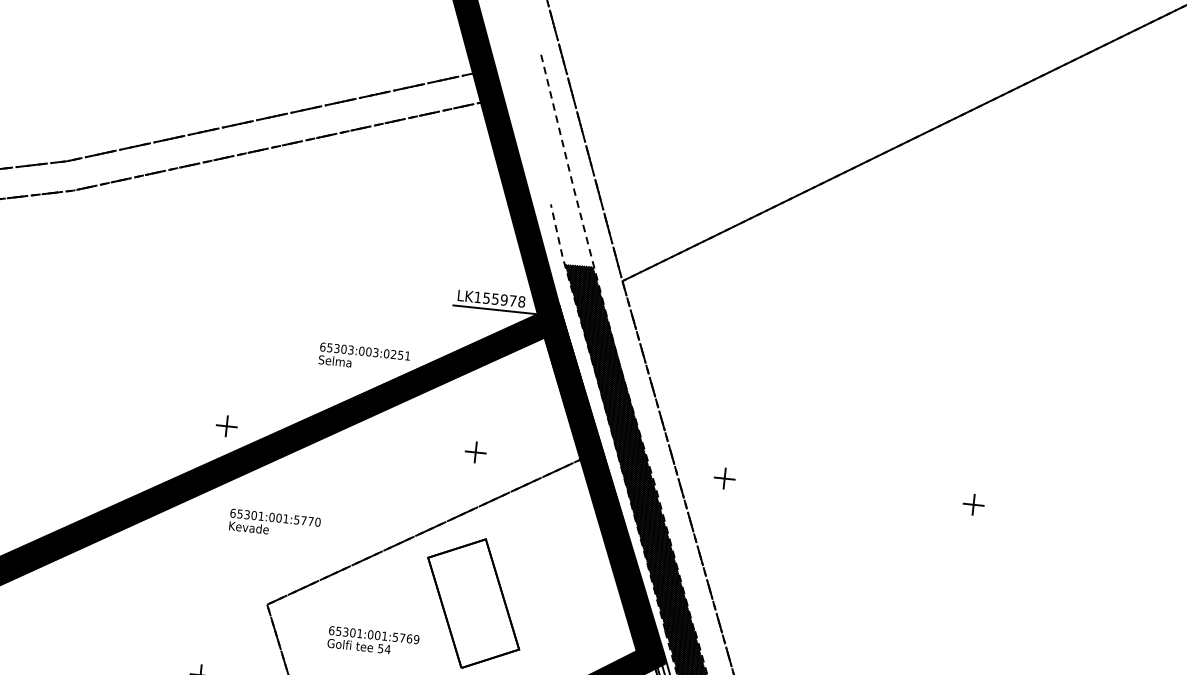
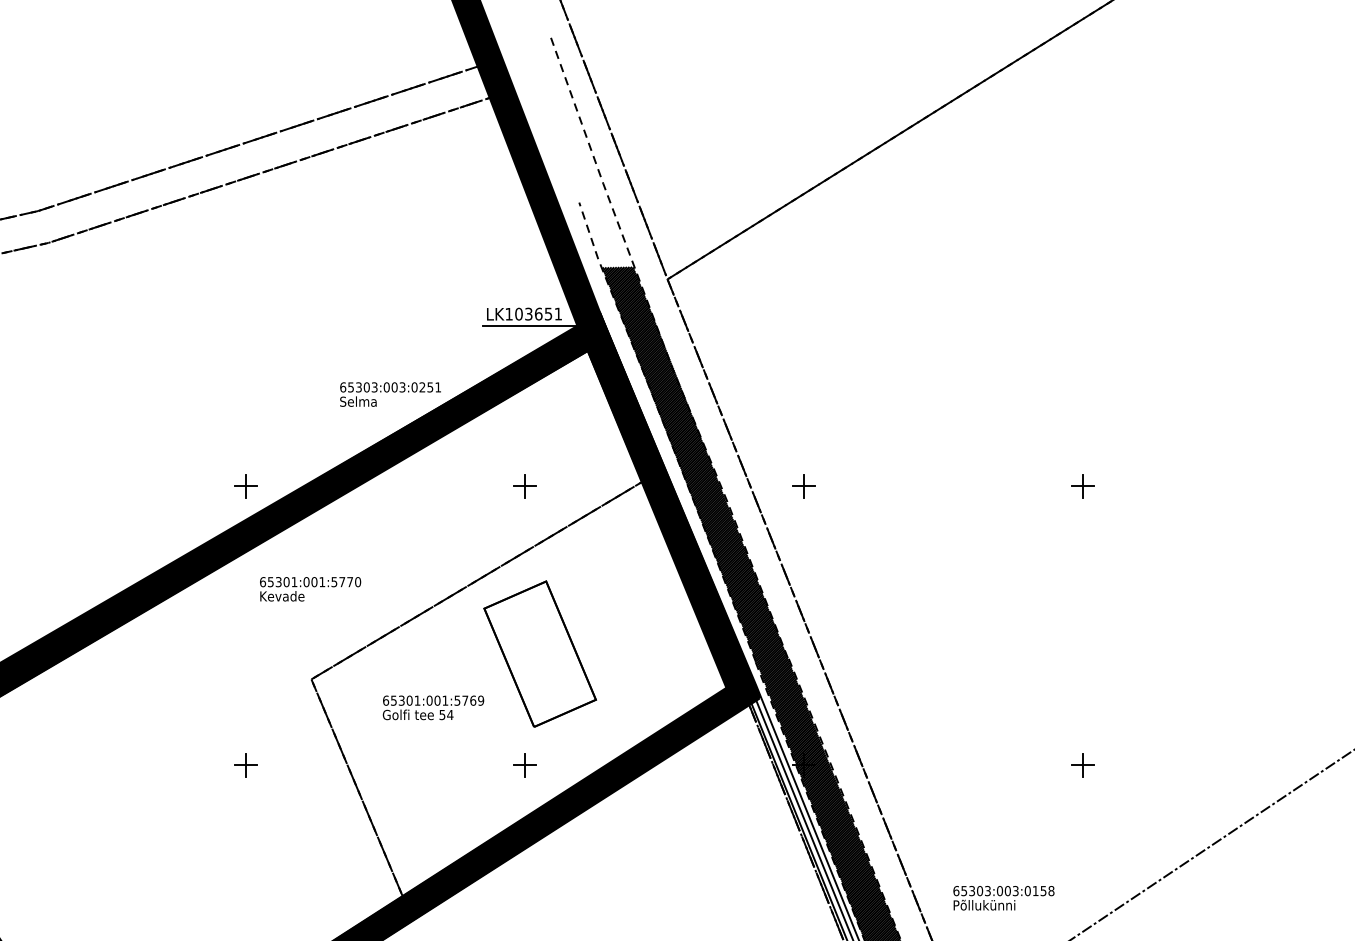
text: (504, 299) -> (538, 313), LK155978 -> LK103651

